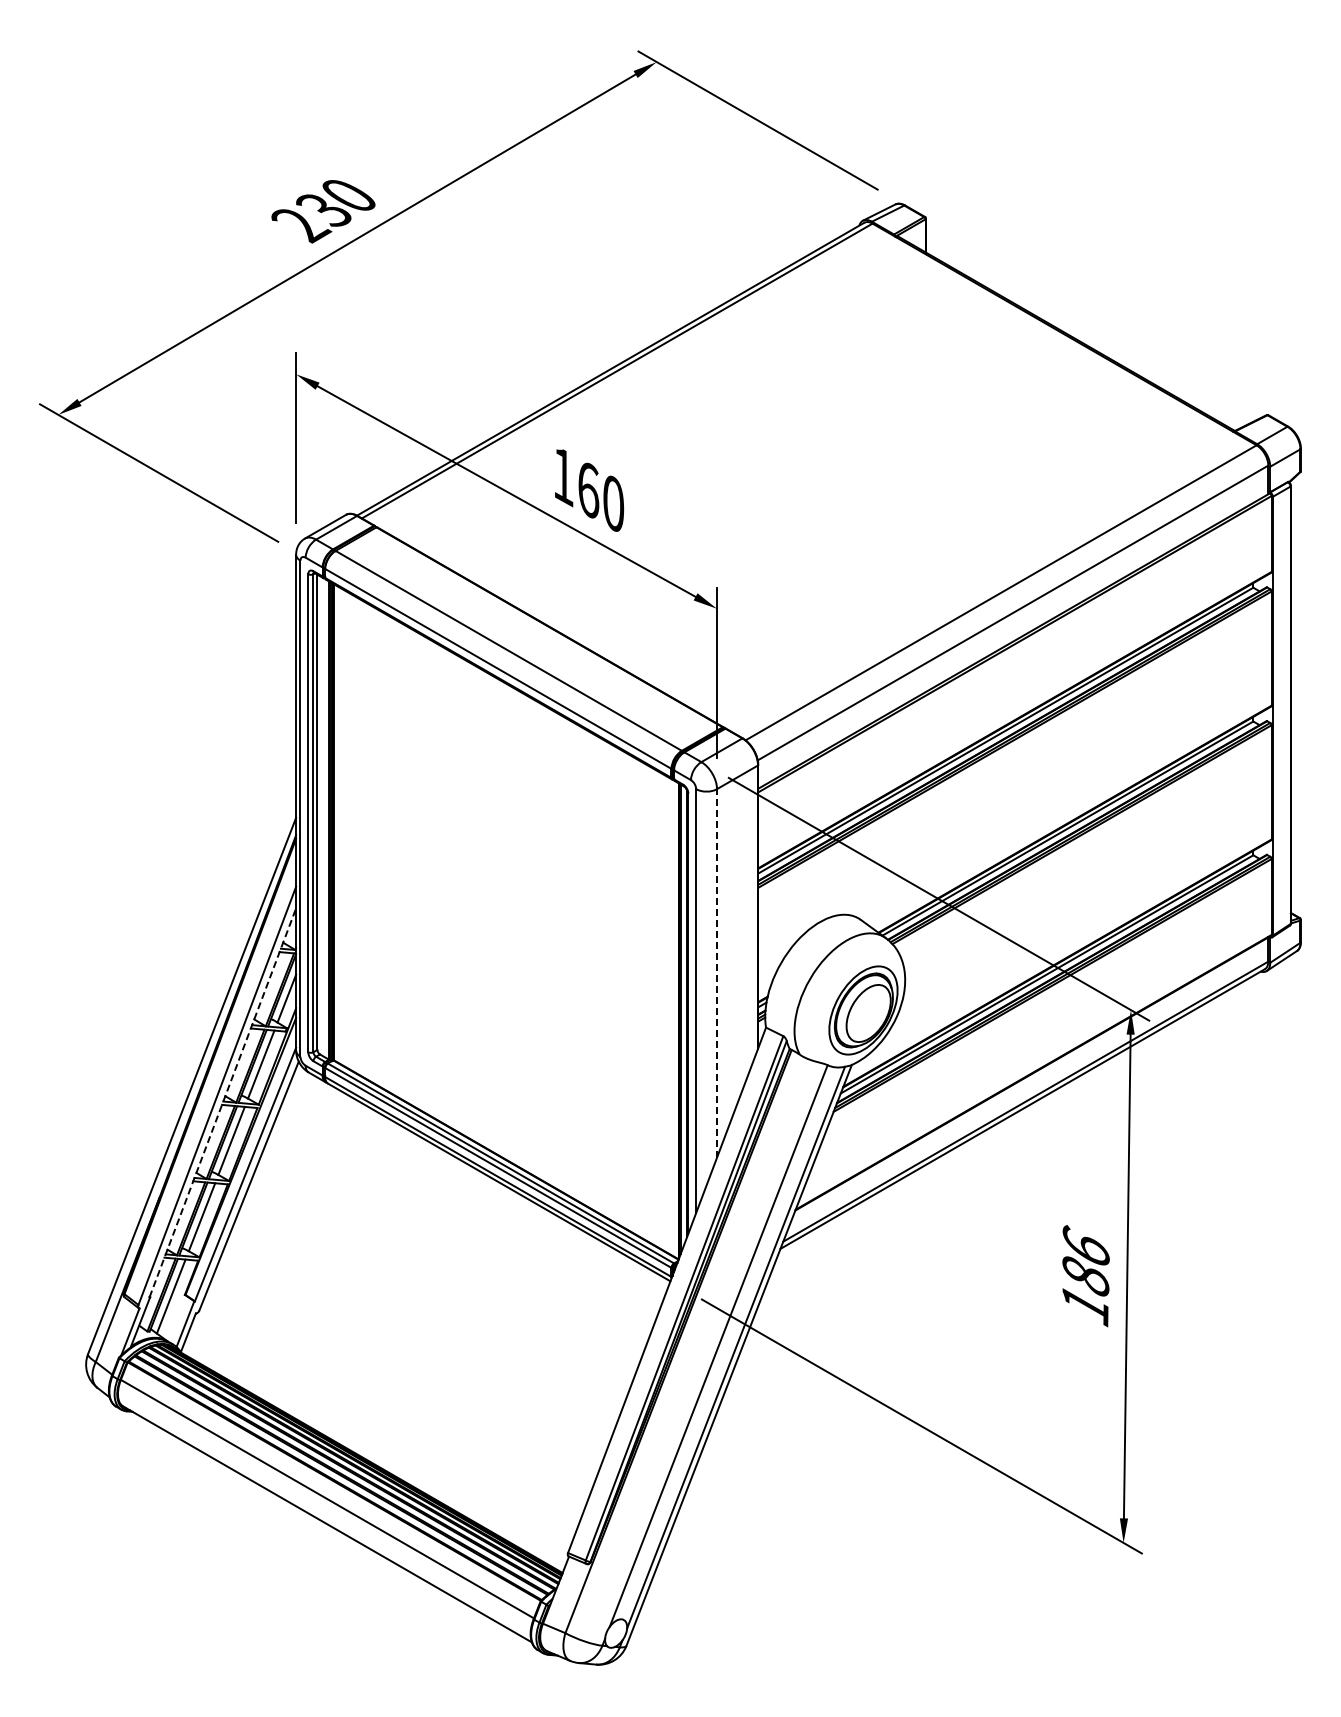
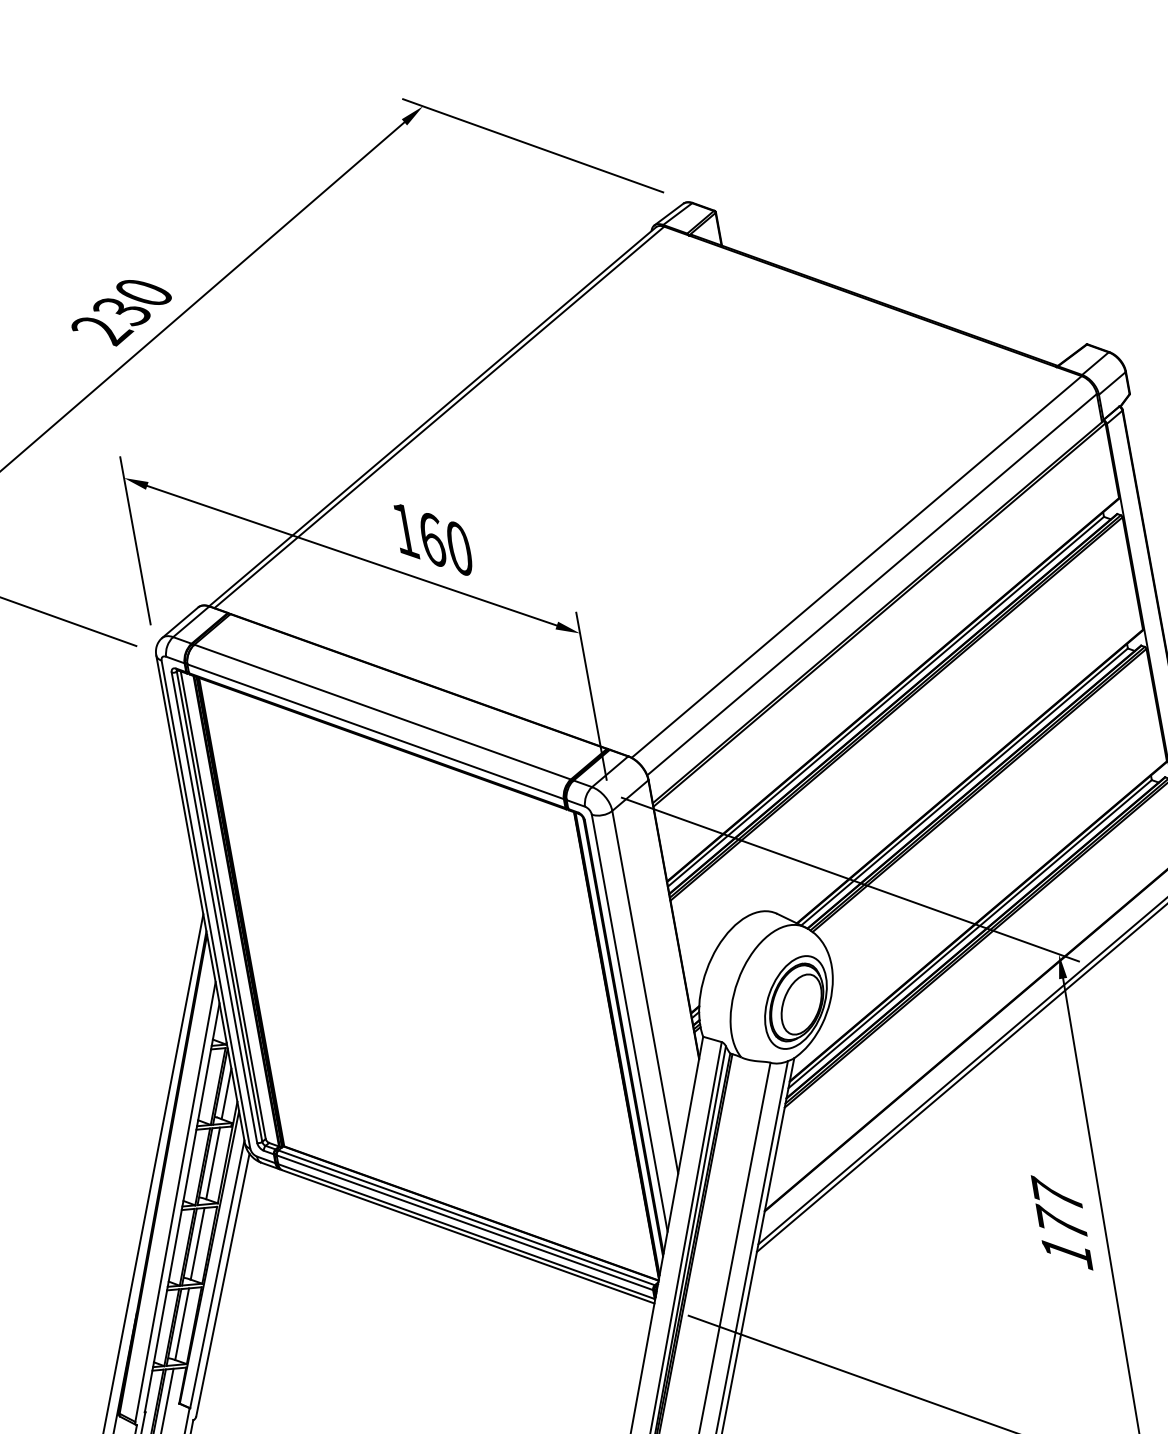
line: (717, 972) -> (645, 991), dashed -> solid
line: (222, 1102) -> (181, 1207), dashed -> solid
text: (1085, 1259) -> (1058, 1207), 186 -> 177

